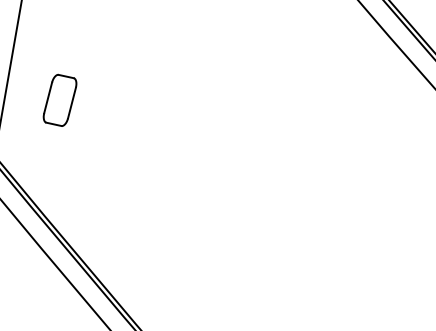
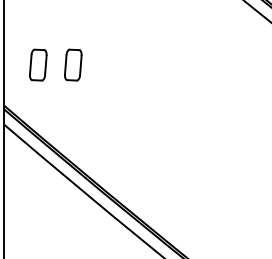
part: (116, 109) -> (73, 64), added

